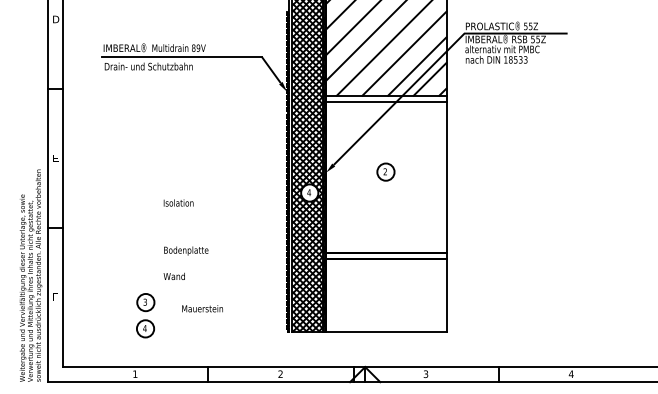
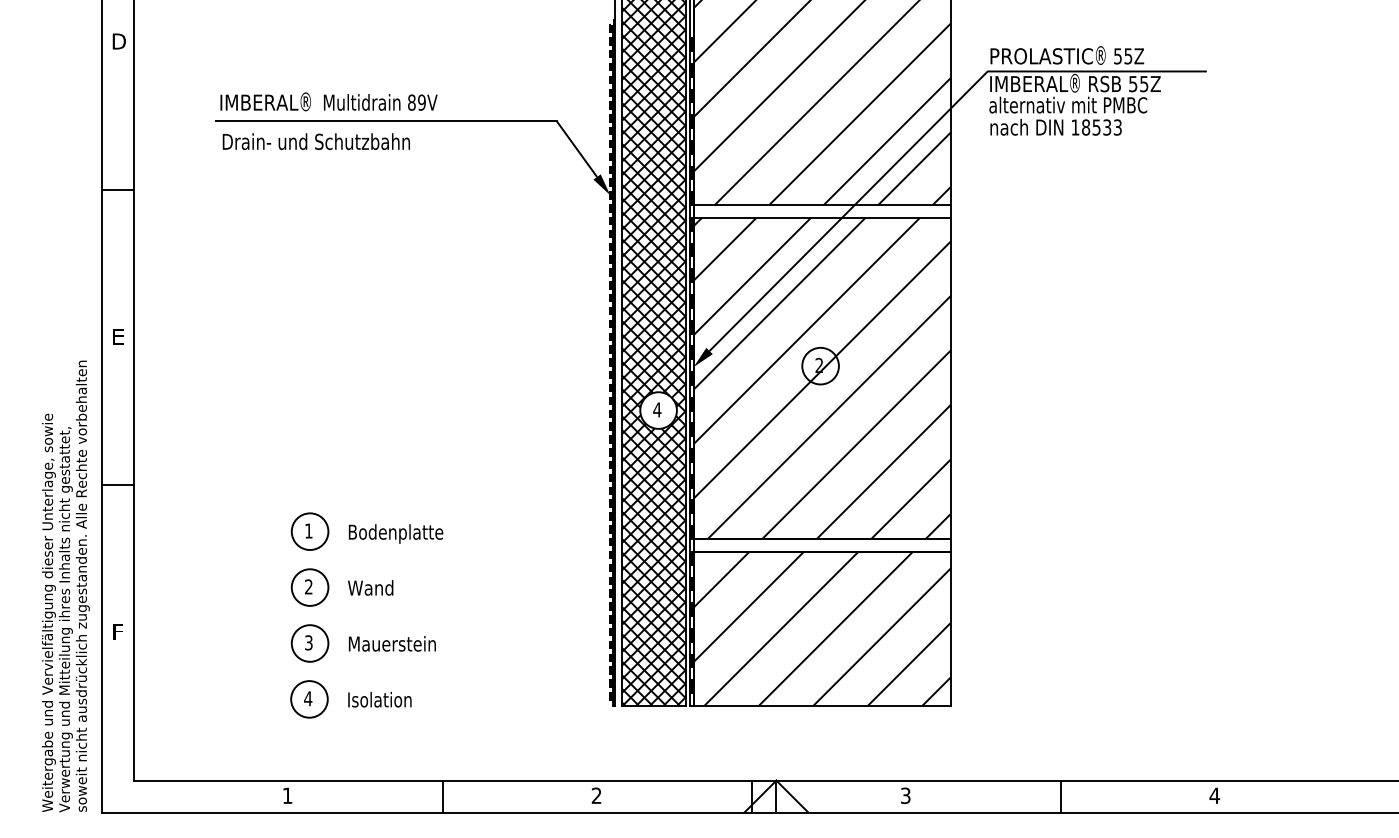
hatch: (386, 177) -> (821, 377), added
text: (178, 202) -> (379, 698), moved
part: (145, 262) -> (309, 558), added
hatch: (386, 295) -> (821, 628), added
text: (202, 308) -> (392, 643), moved

